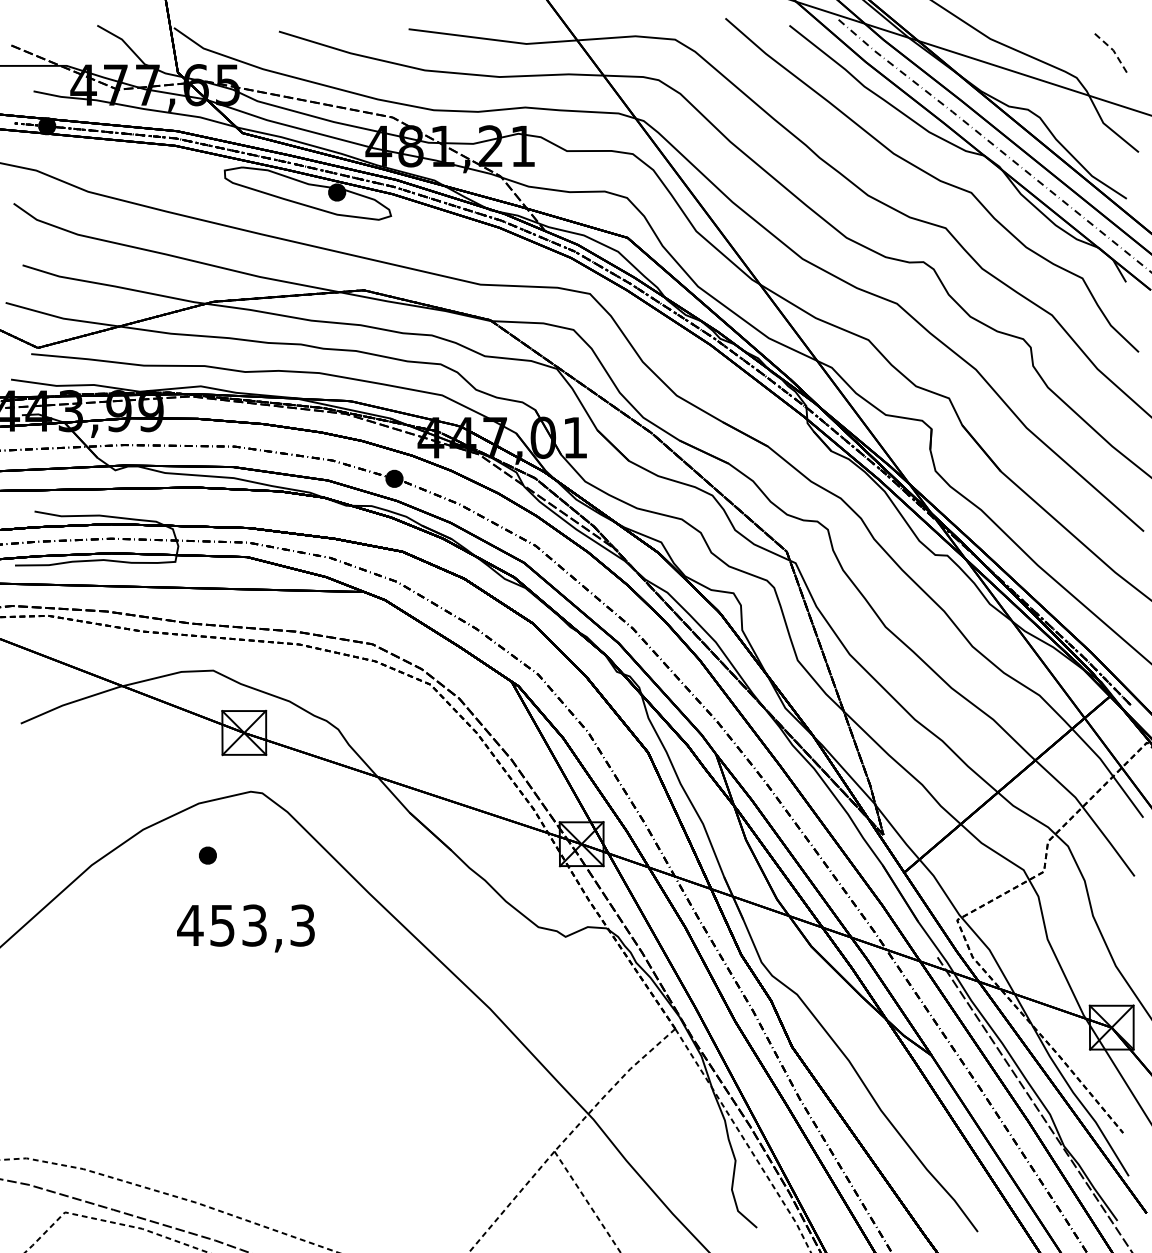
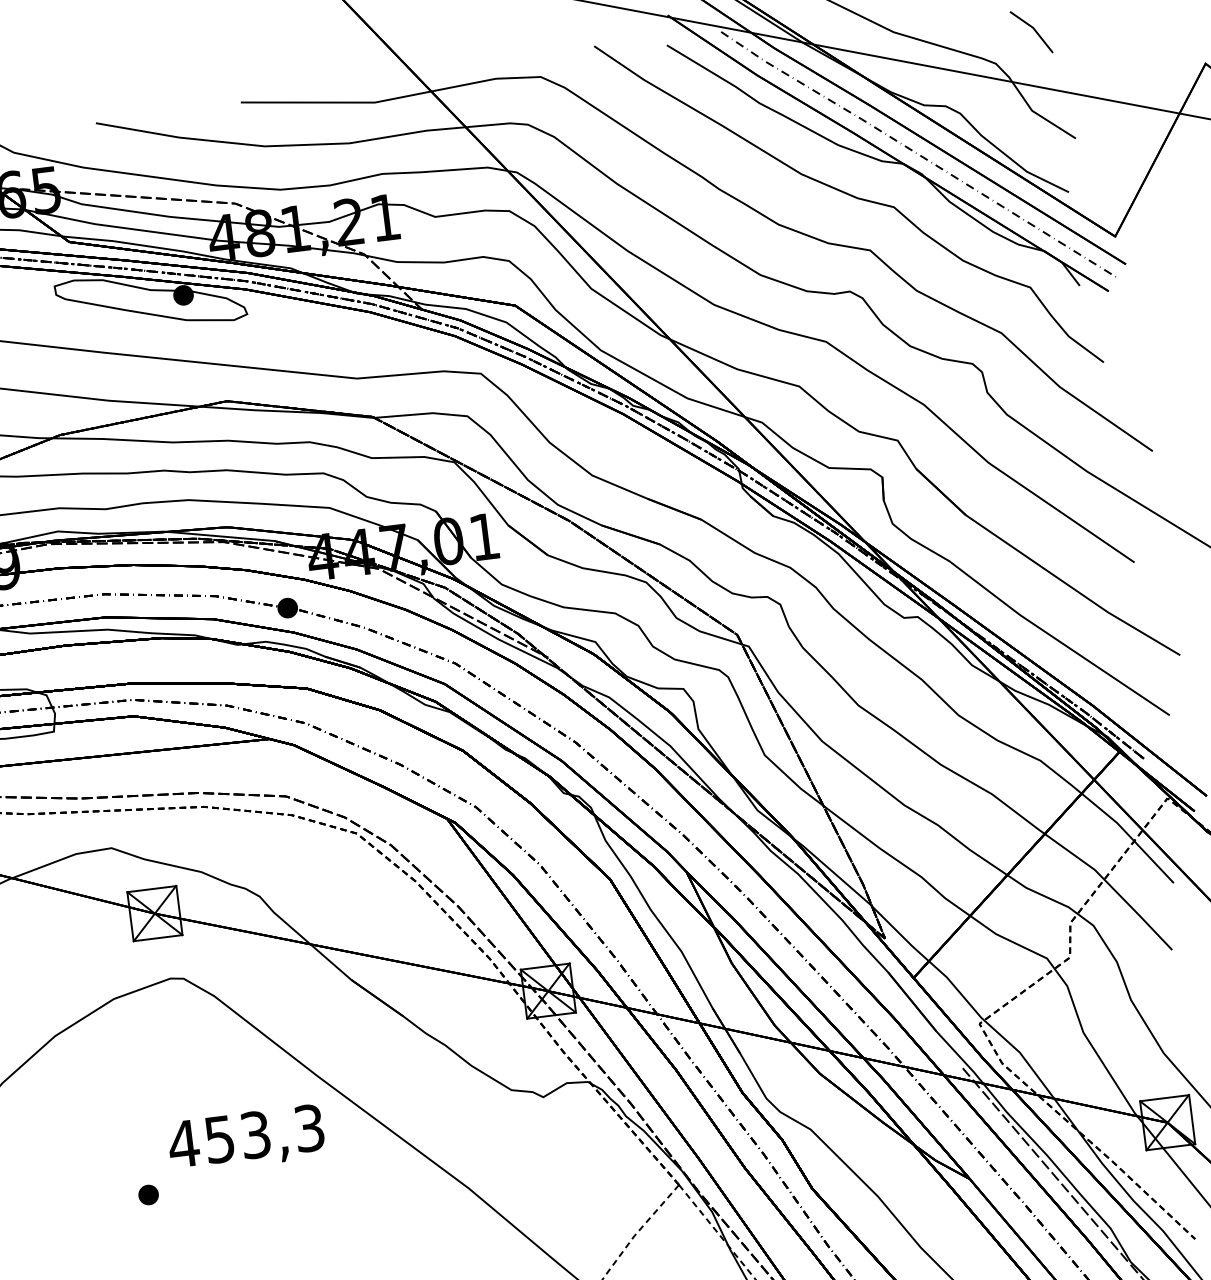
line: (1114, 51) -> (1034, 28), dashed -> solid
part: (207, 855) -> (148, 1194), moved
text: (245, 928) -> (245, 1139), moved

